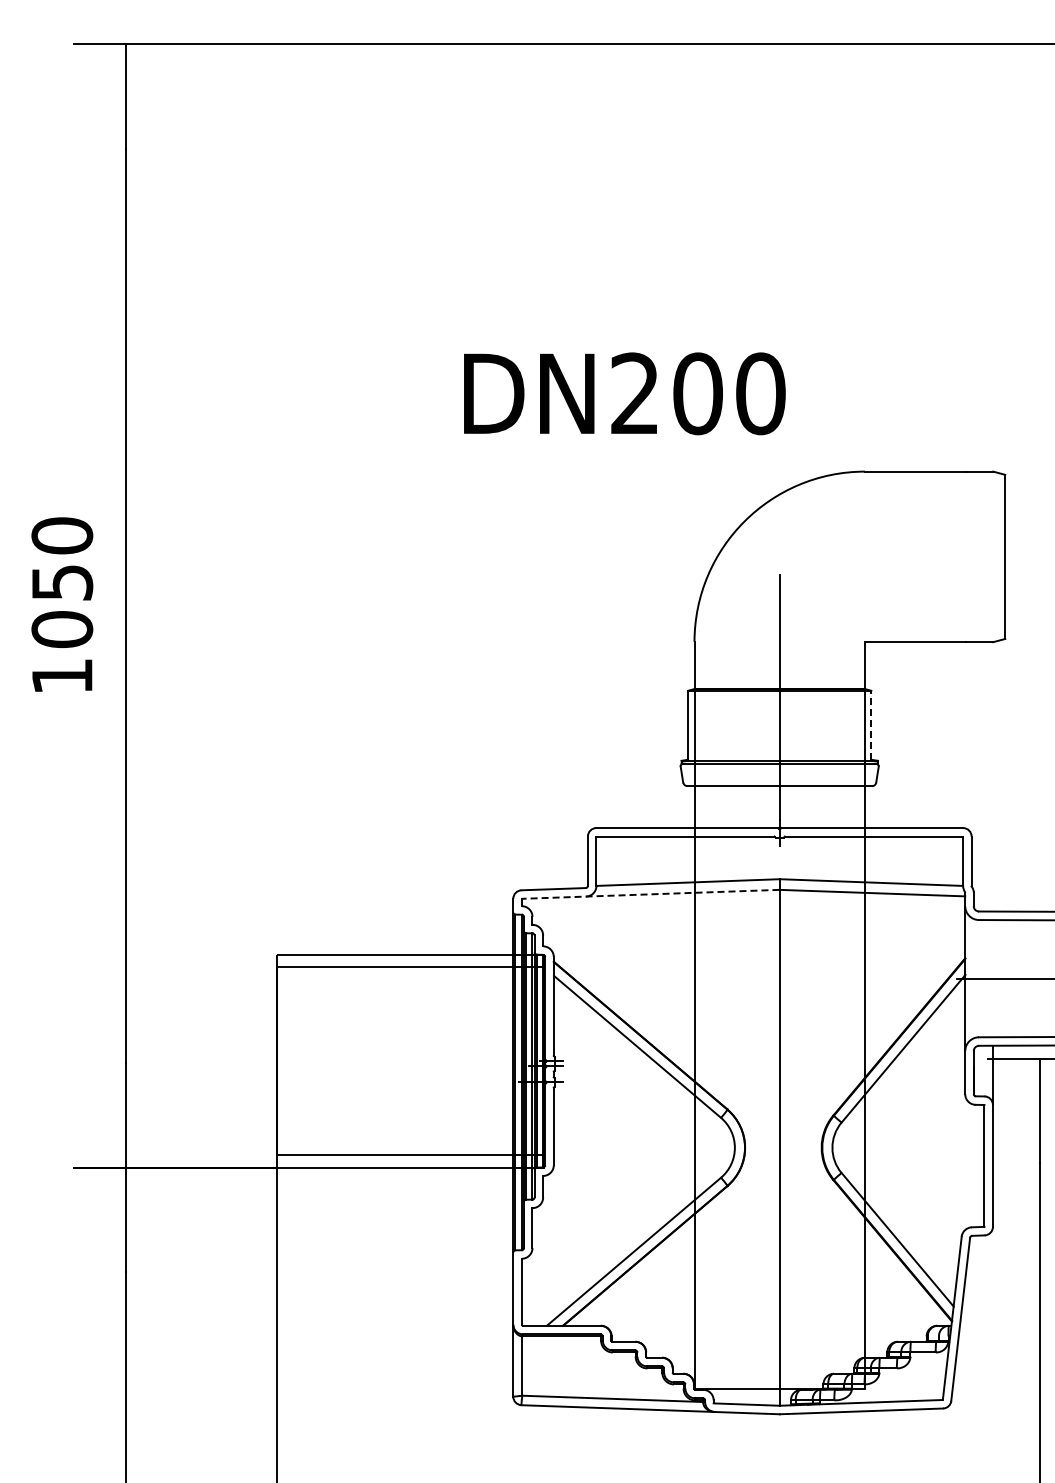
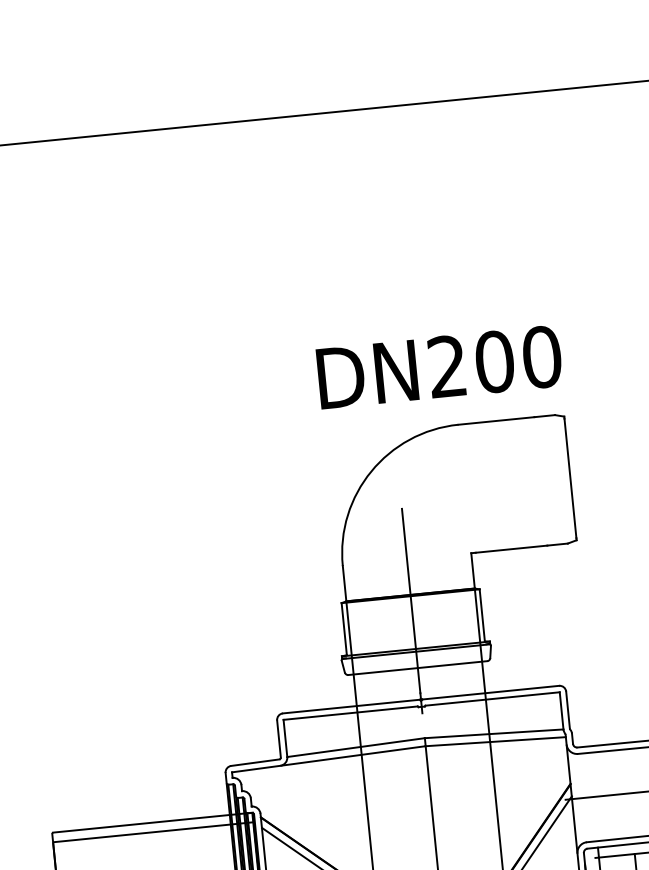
text: (624, 393) -> (439, 367), moved
line: (871, 725) -> (482, 615), dashed -> solid
line: (650, 894) -> (328, 759), dashed -> solid

